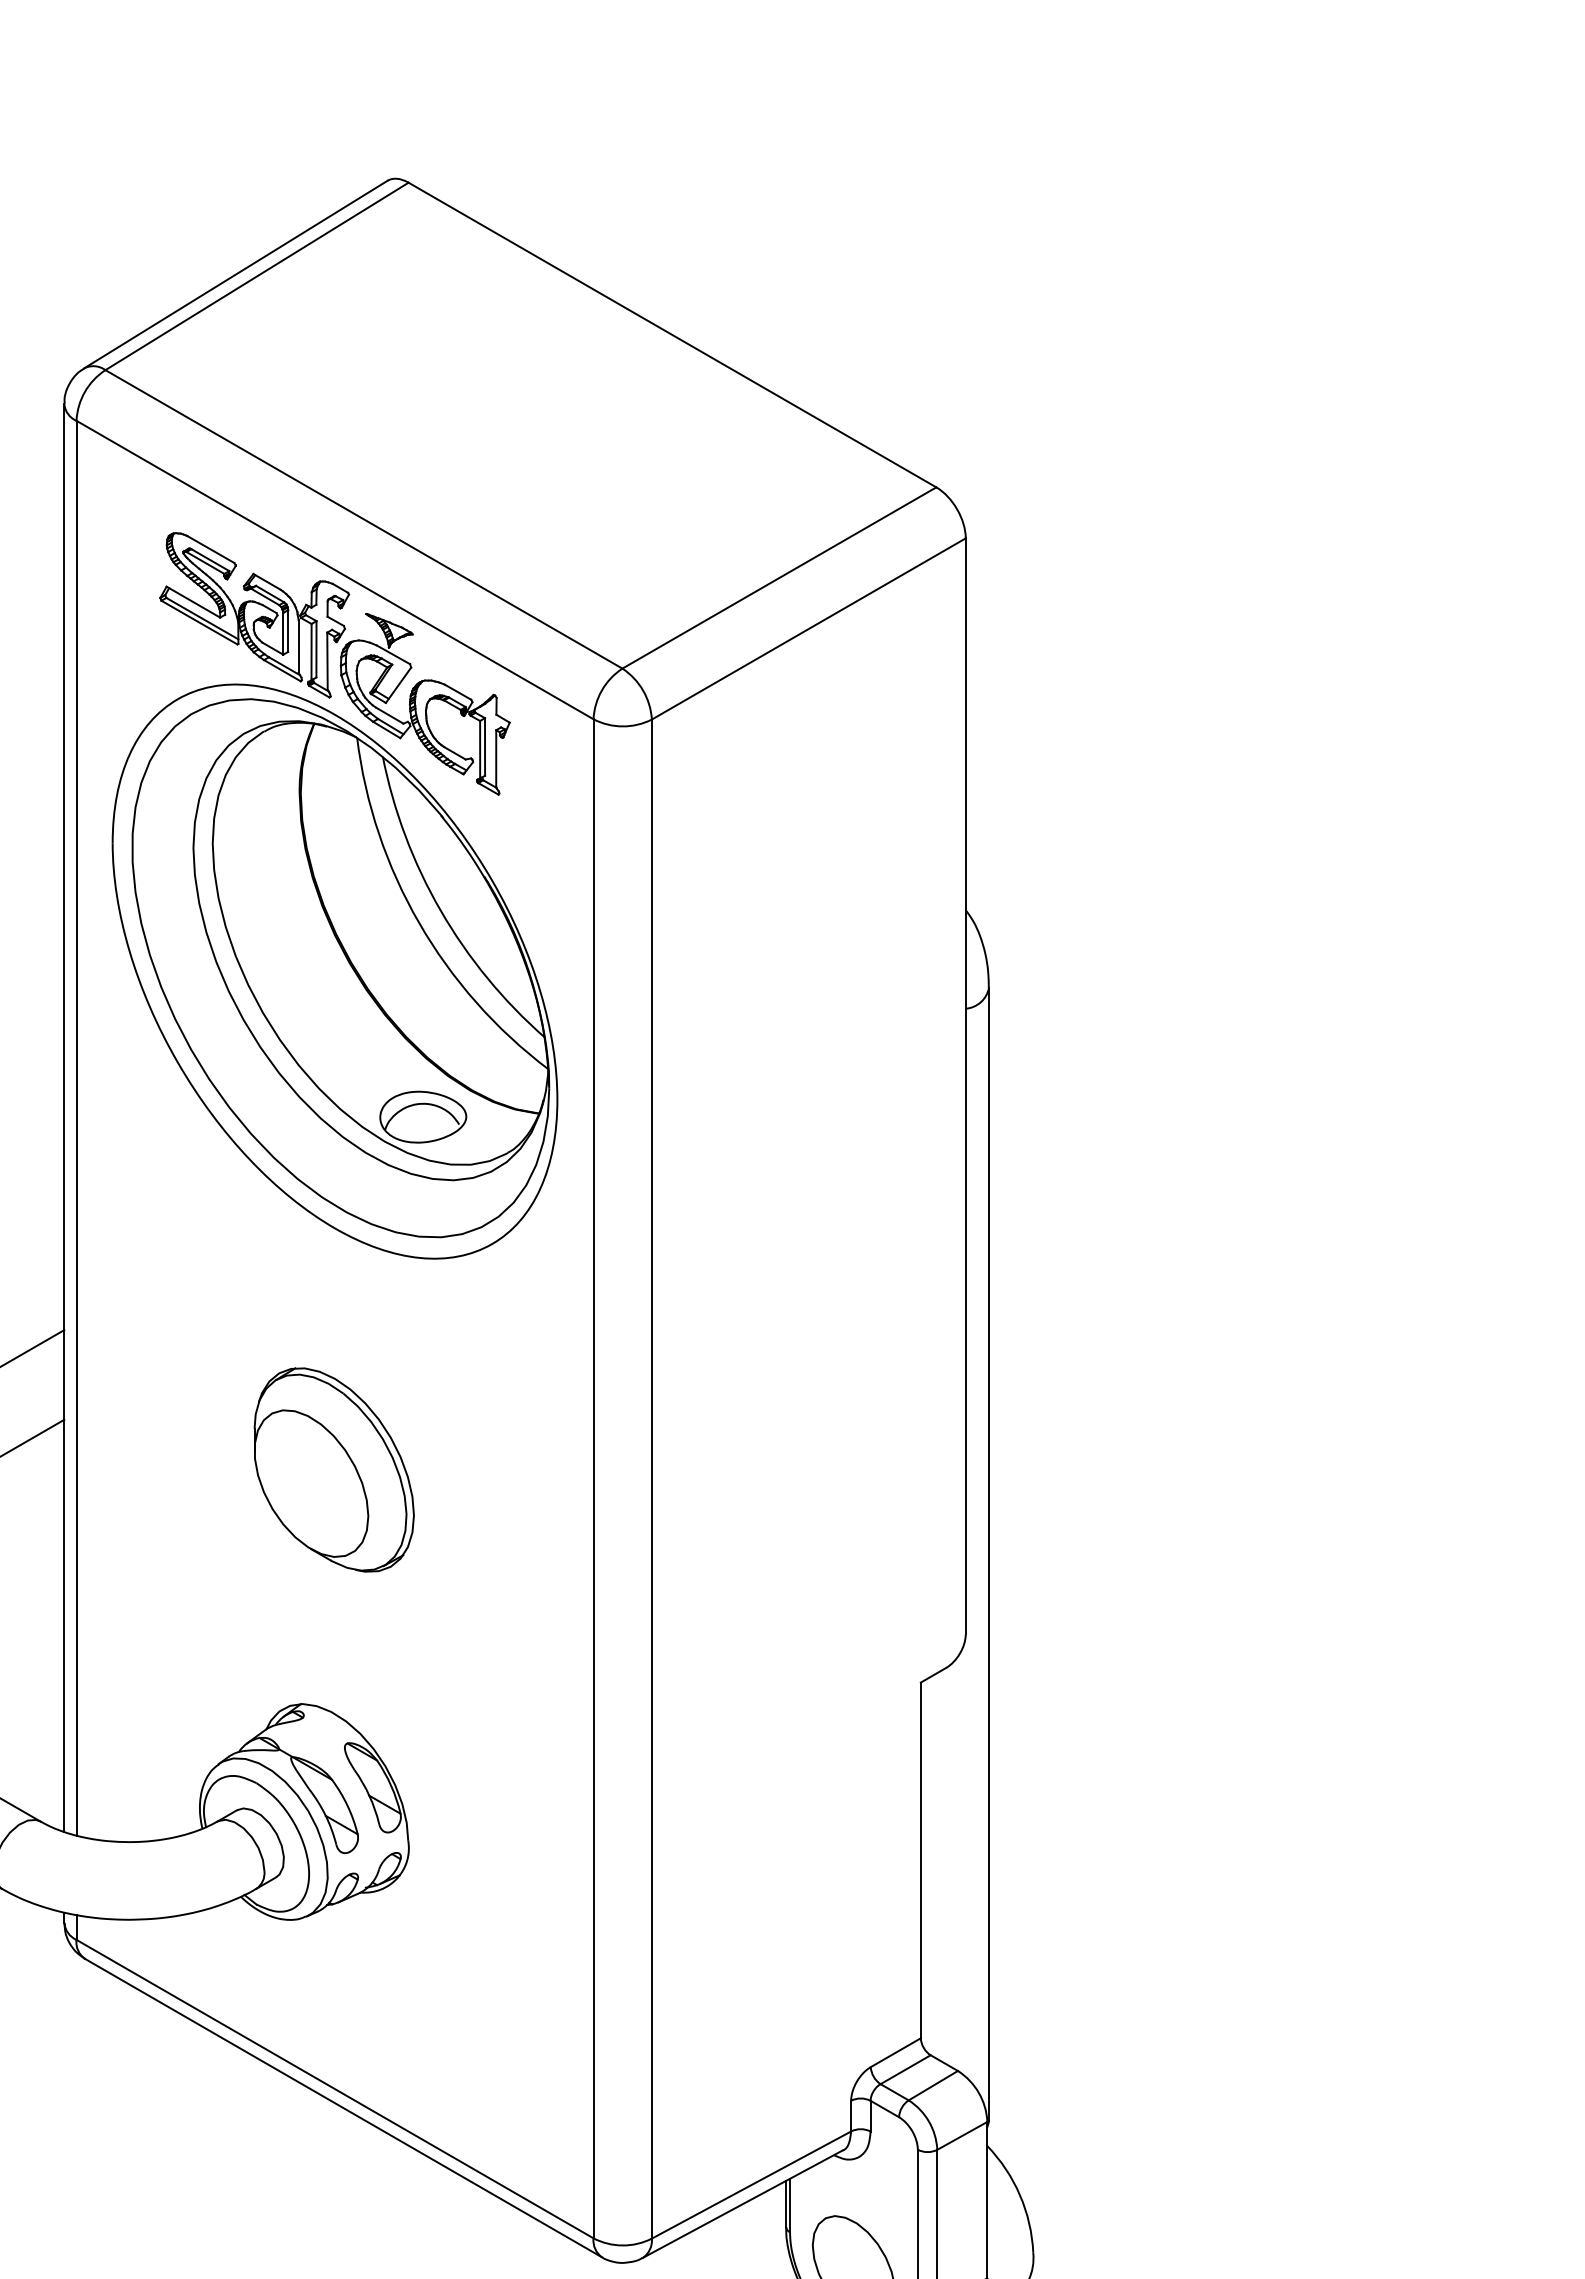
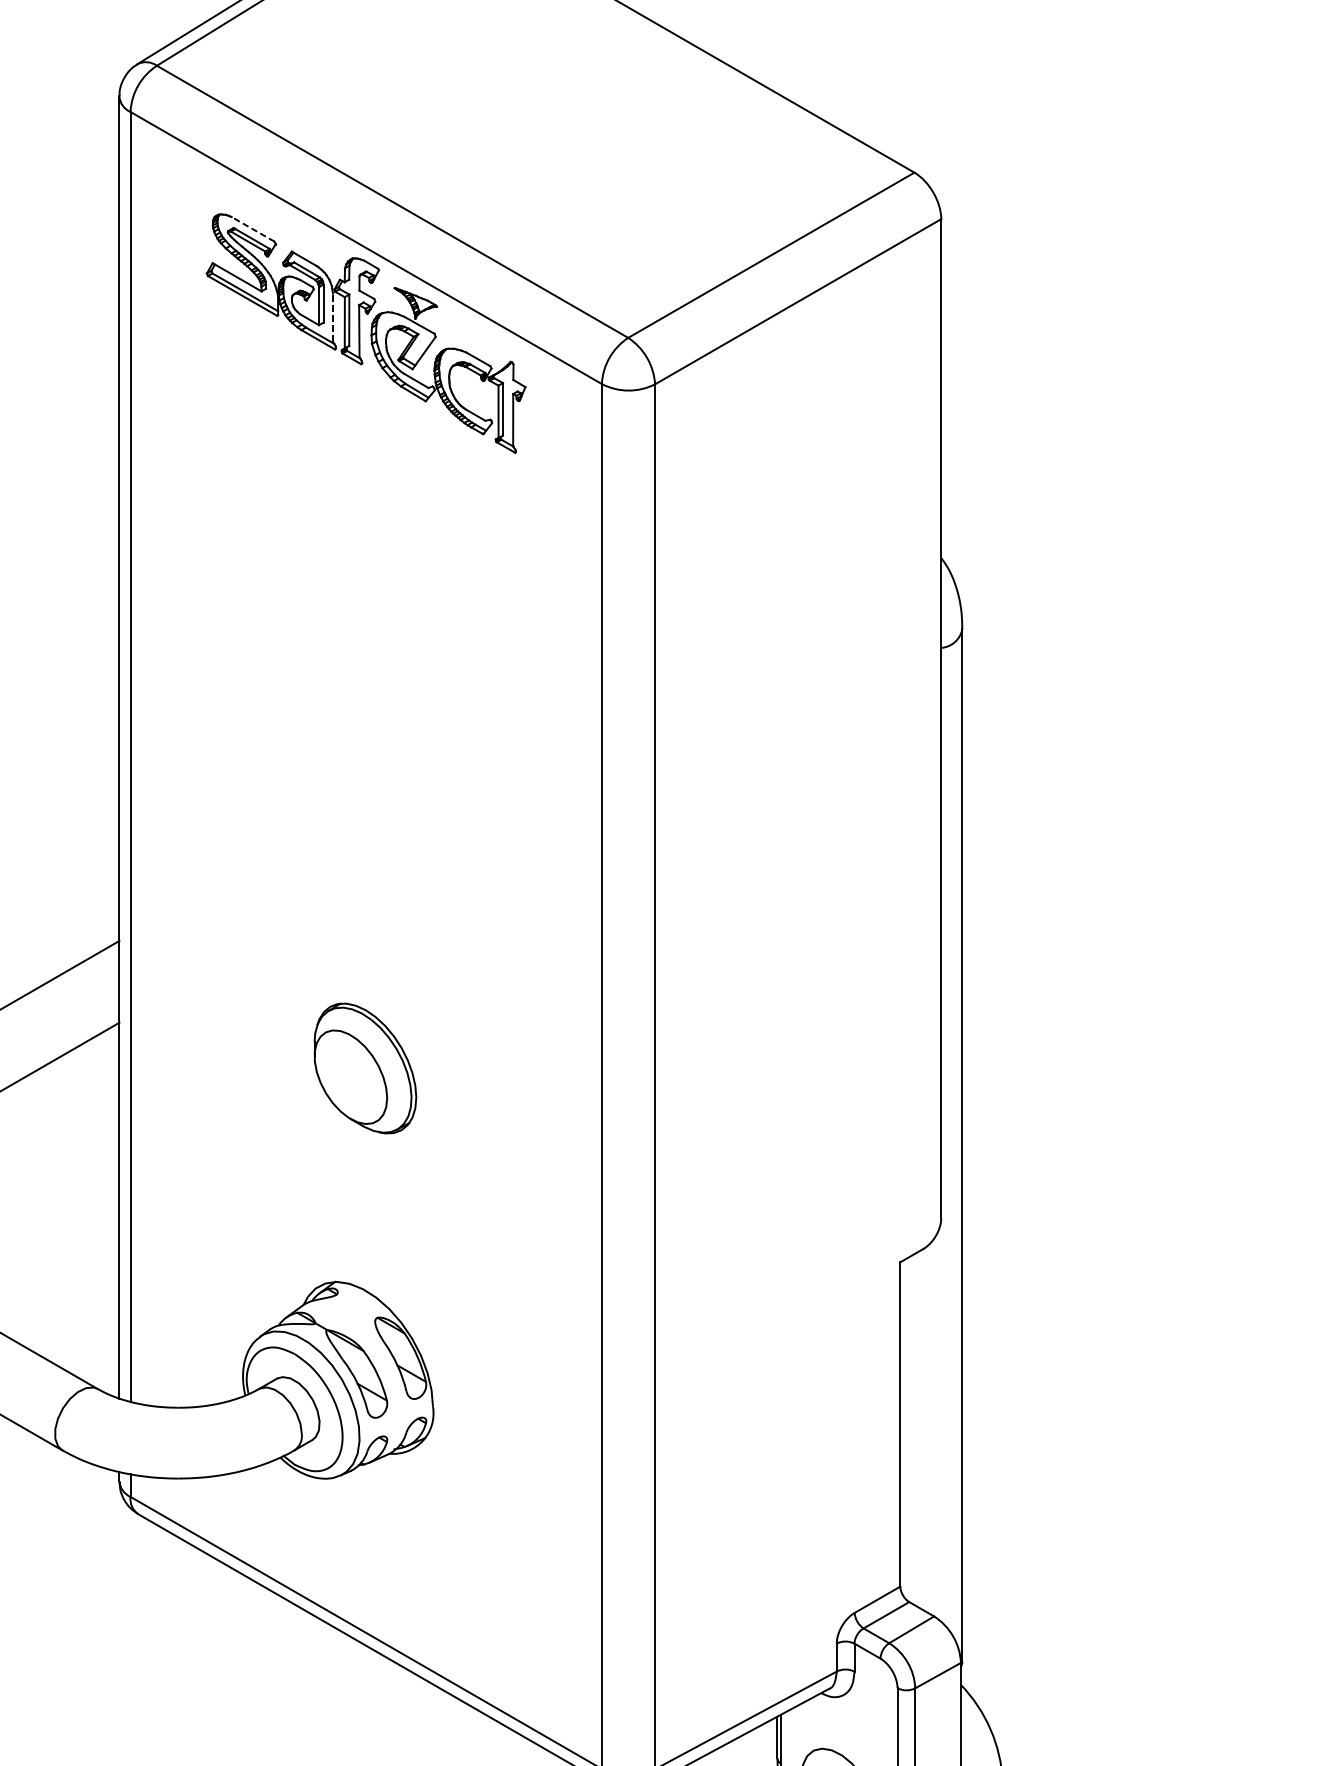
line: (210, 549) -> (252, 229), solid -> dashed
line: (298, 645) -> (332, 316), solid -> dashed
part: (334, 971) -> (365, 614), removed
part: (333, 1469) -> (364, 1068), size x0.7

